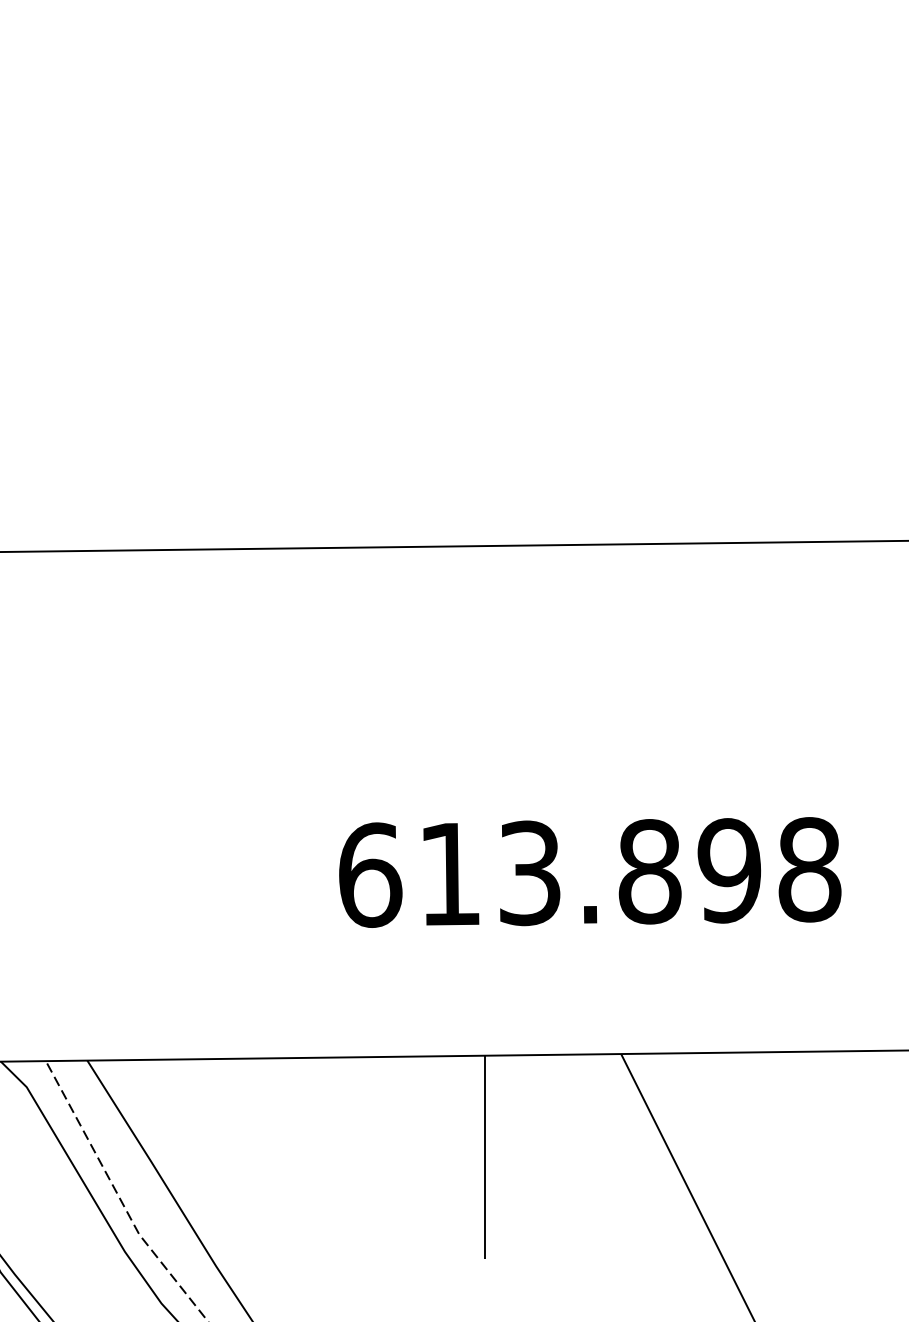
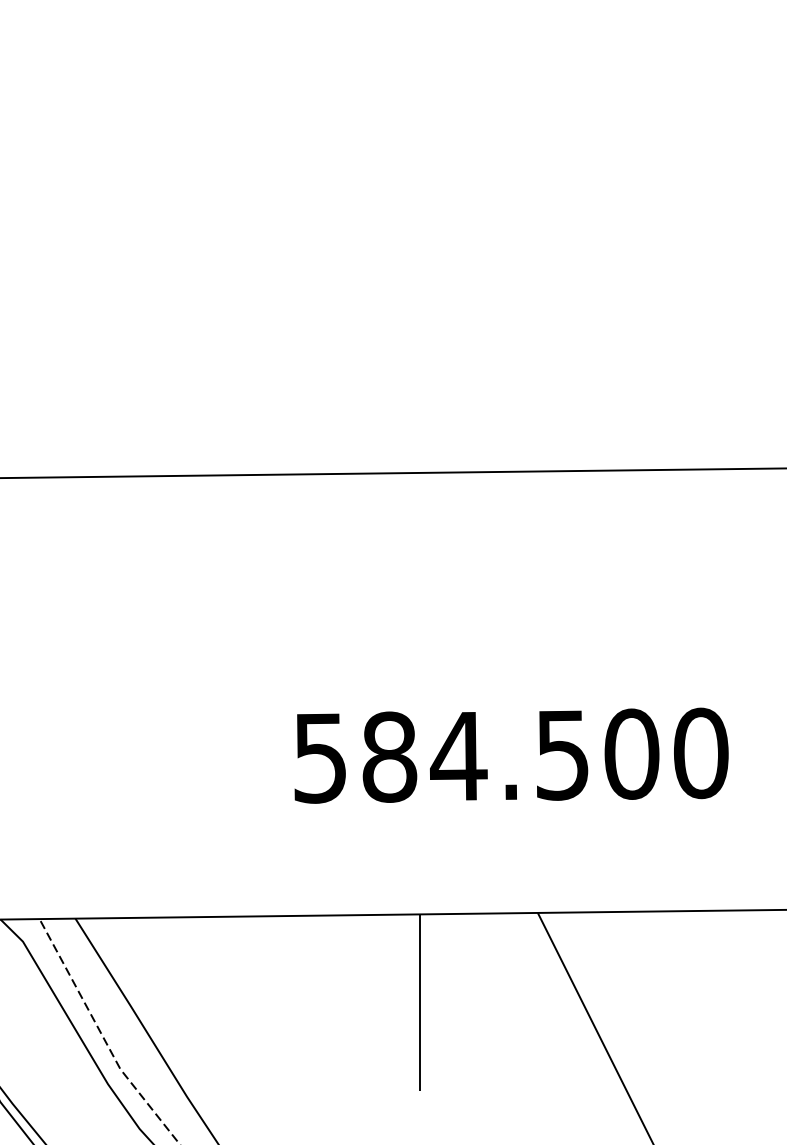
text: (590, 872) -> (511, 755), 613.898 -> 584.500

